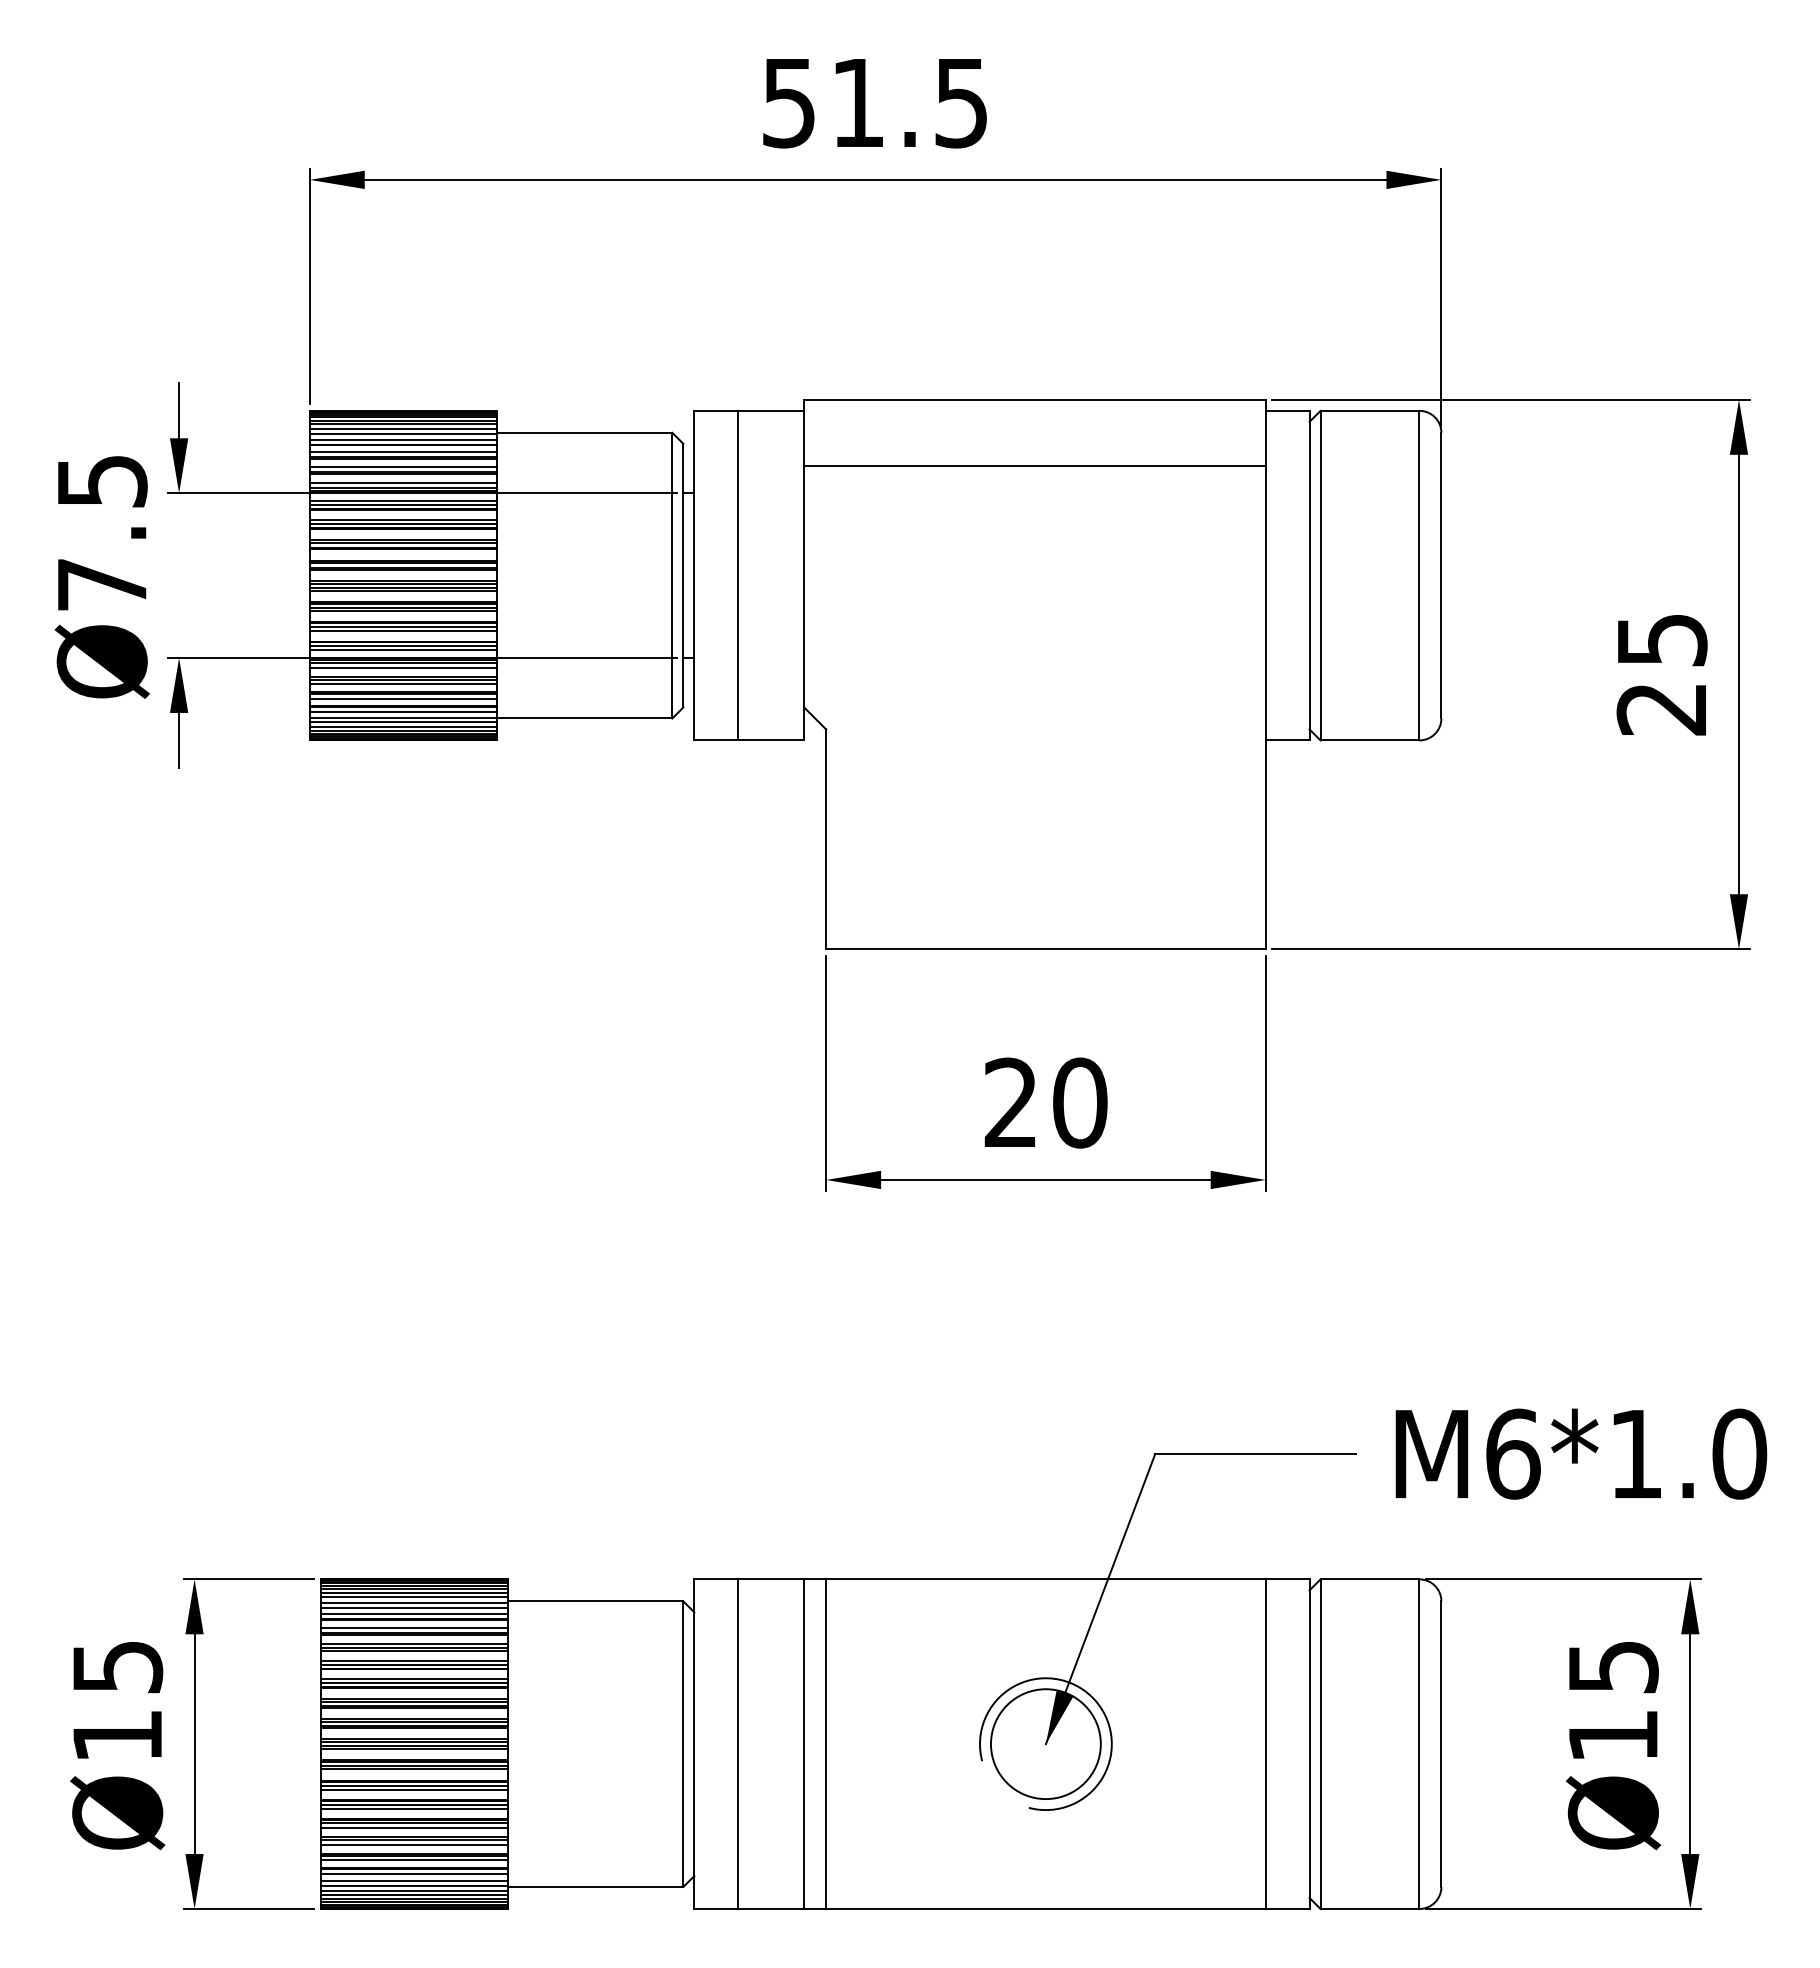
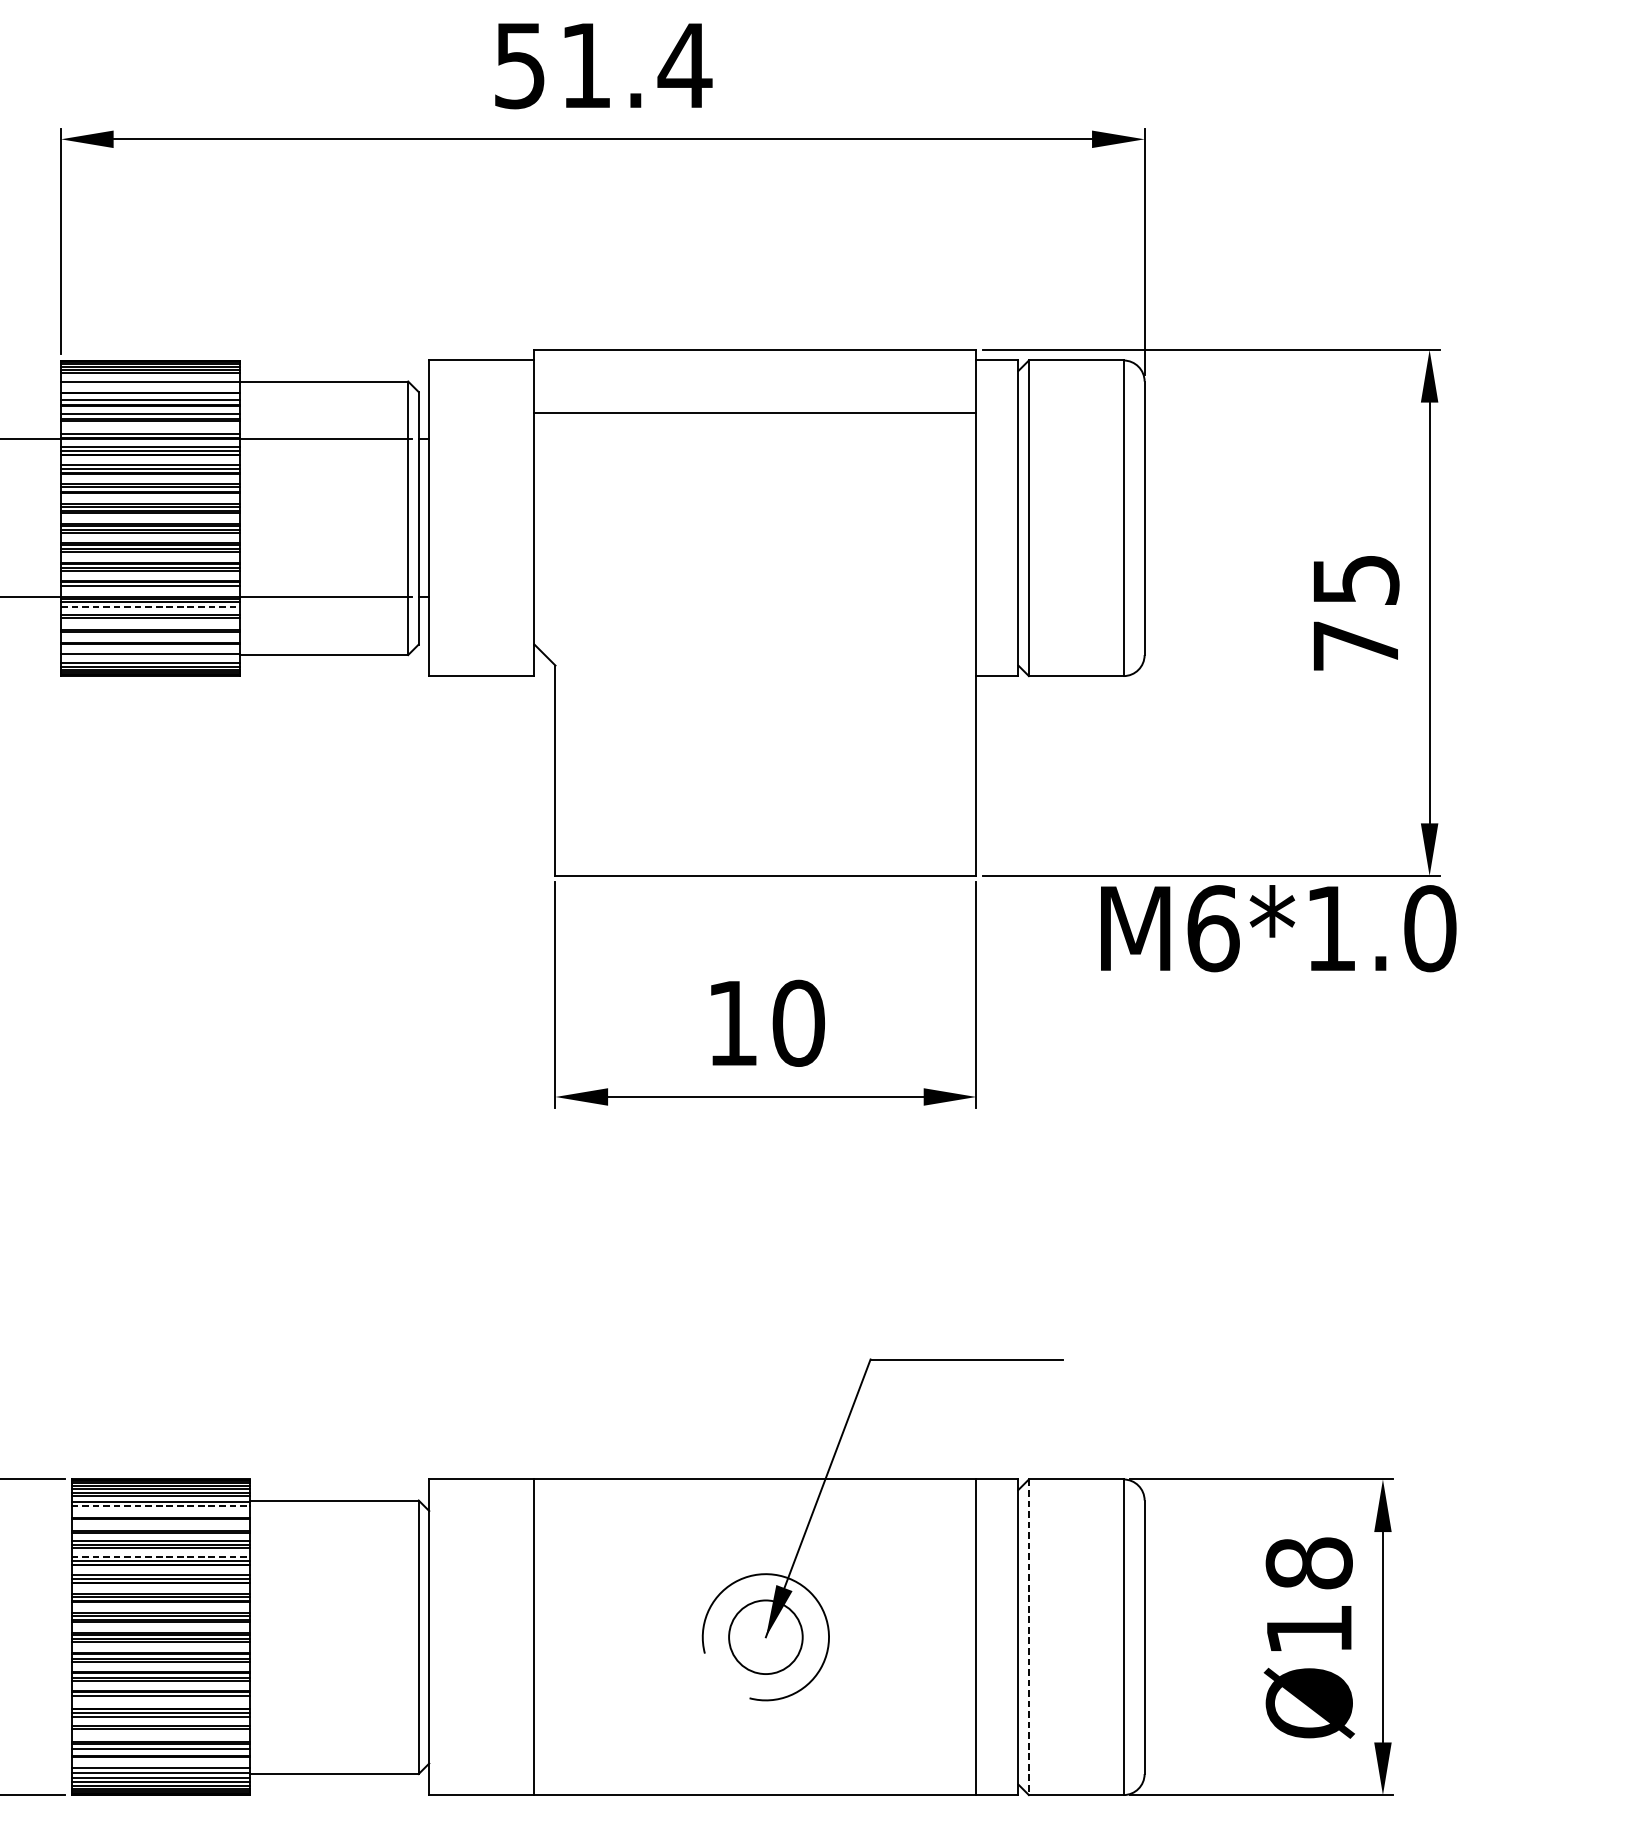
text: (961, 103) -> (685, 66), 51.5 -> 51.4
line: (402, 429) -> (149, 378), removed
line: (402, 439) -> (149, 387), removed
line: (402, 483) -> (149, 430), removed
line: (738, 575) -> (471, 518), removed
line: (402, 650) -> (149, 589), removed
line: (403, 667) -> (150, 606), solid -> dashed
line: (402, 684) -> (149, 622), removed
line: (402, 698) -> (149, 635), removed
text: (1660, 709) -> (1354, 646), 25 -> 75
line: (402, 711) -> (149, 648), removed
line: (402, 722) -> (149, 658), removed
text: (1009, 1101) -> (731, 1021), 20 -> 10
text: (1581, 1453) -> (1278, 928), moved
line: (414, 1607) -> (161, 1506), solid -> dashed
line: (413, 1614) -> (160, 1513), removed
line: (413, 1627) -> (160, 1525), removed
line: (414, 1660) -> (161, 1557), solid -> dashed
text: (1612, 1666) -> (1308, 1562), Ø15 -> Ø18
line: (738, 1743) -> (471, 1636), removed
line: (826, 1743) -> (555, 1636), removed
circle: (1045, 1744) -> (765, 1637), size x0.7
line: (1320, 1744) -> (1028, 1637), solid -> dashed
line: (413, 1809) -> (160, 1699), removed
line: (413, 1844) -> (160, 1733), removed
line: (413, 1874) -> (160, 1762), removed

